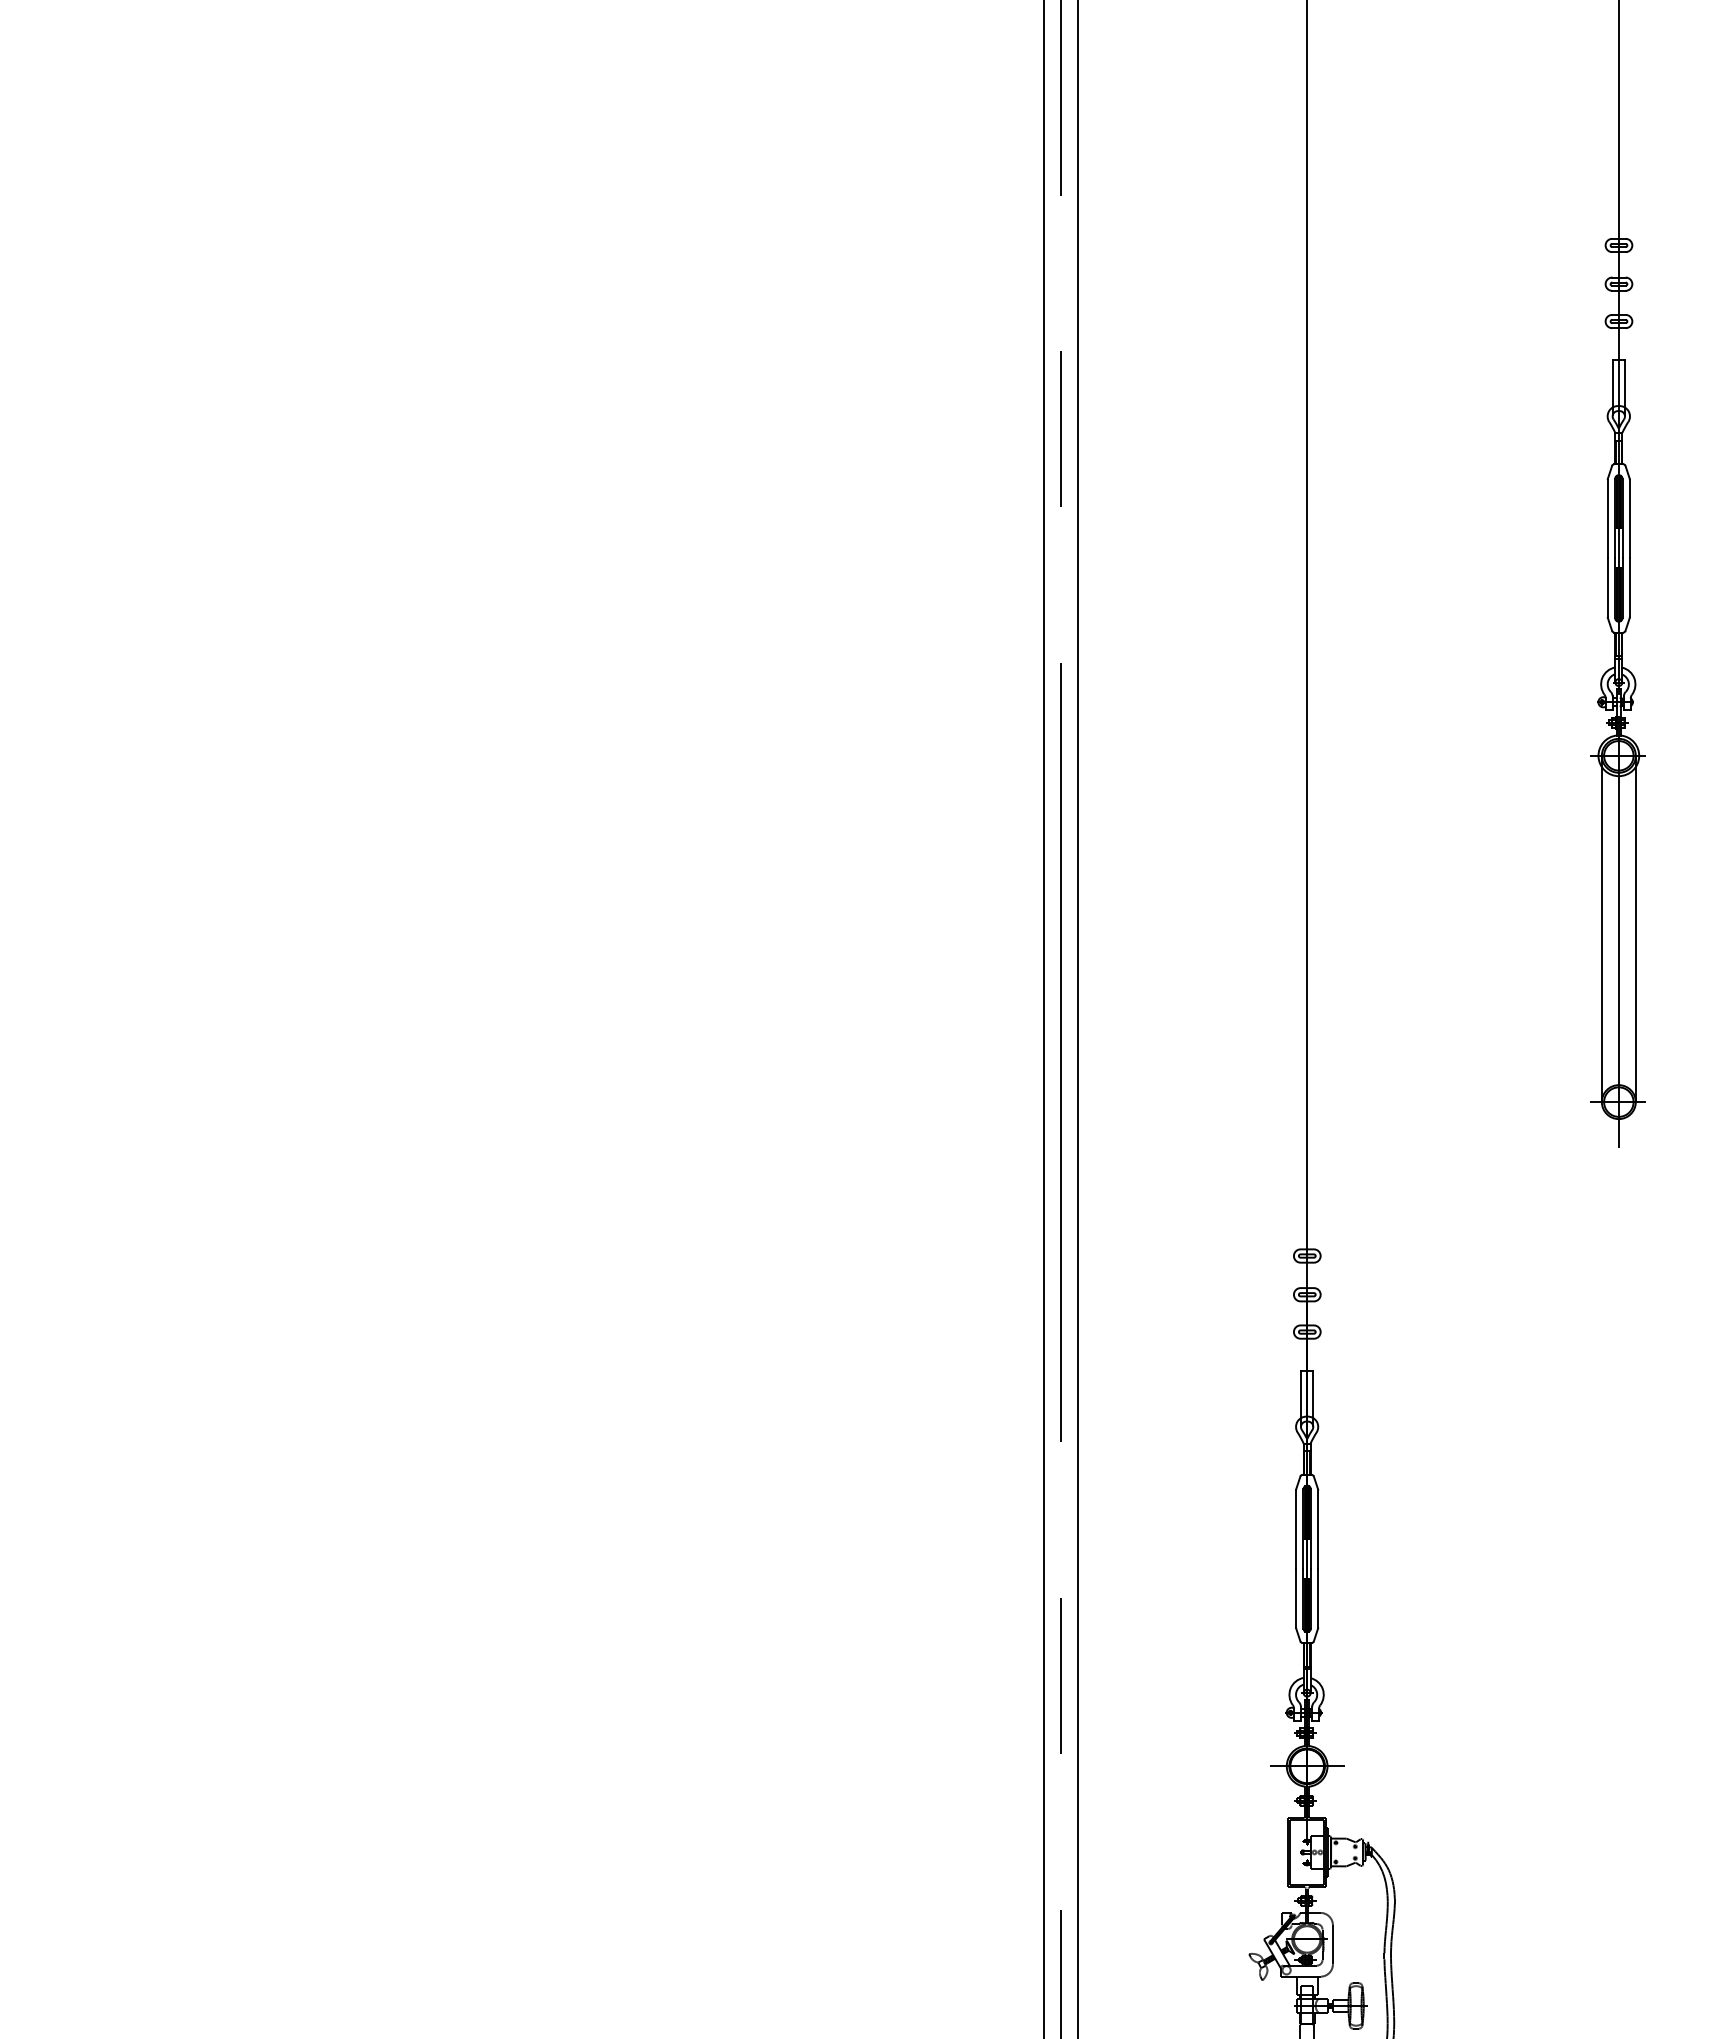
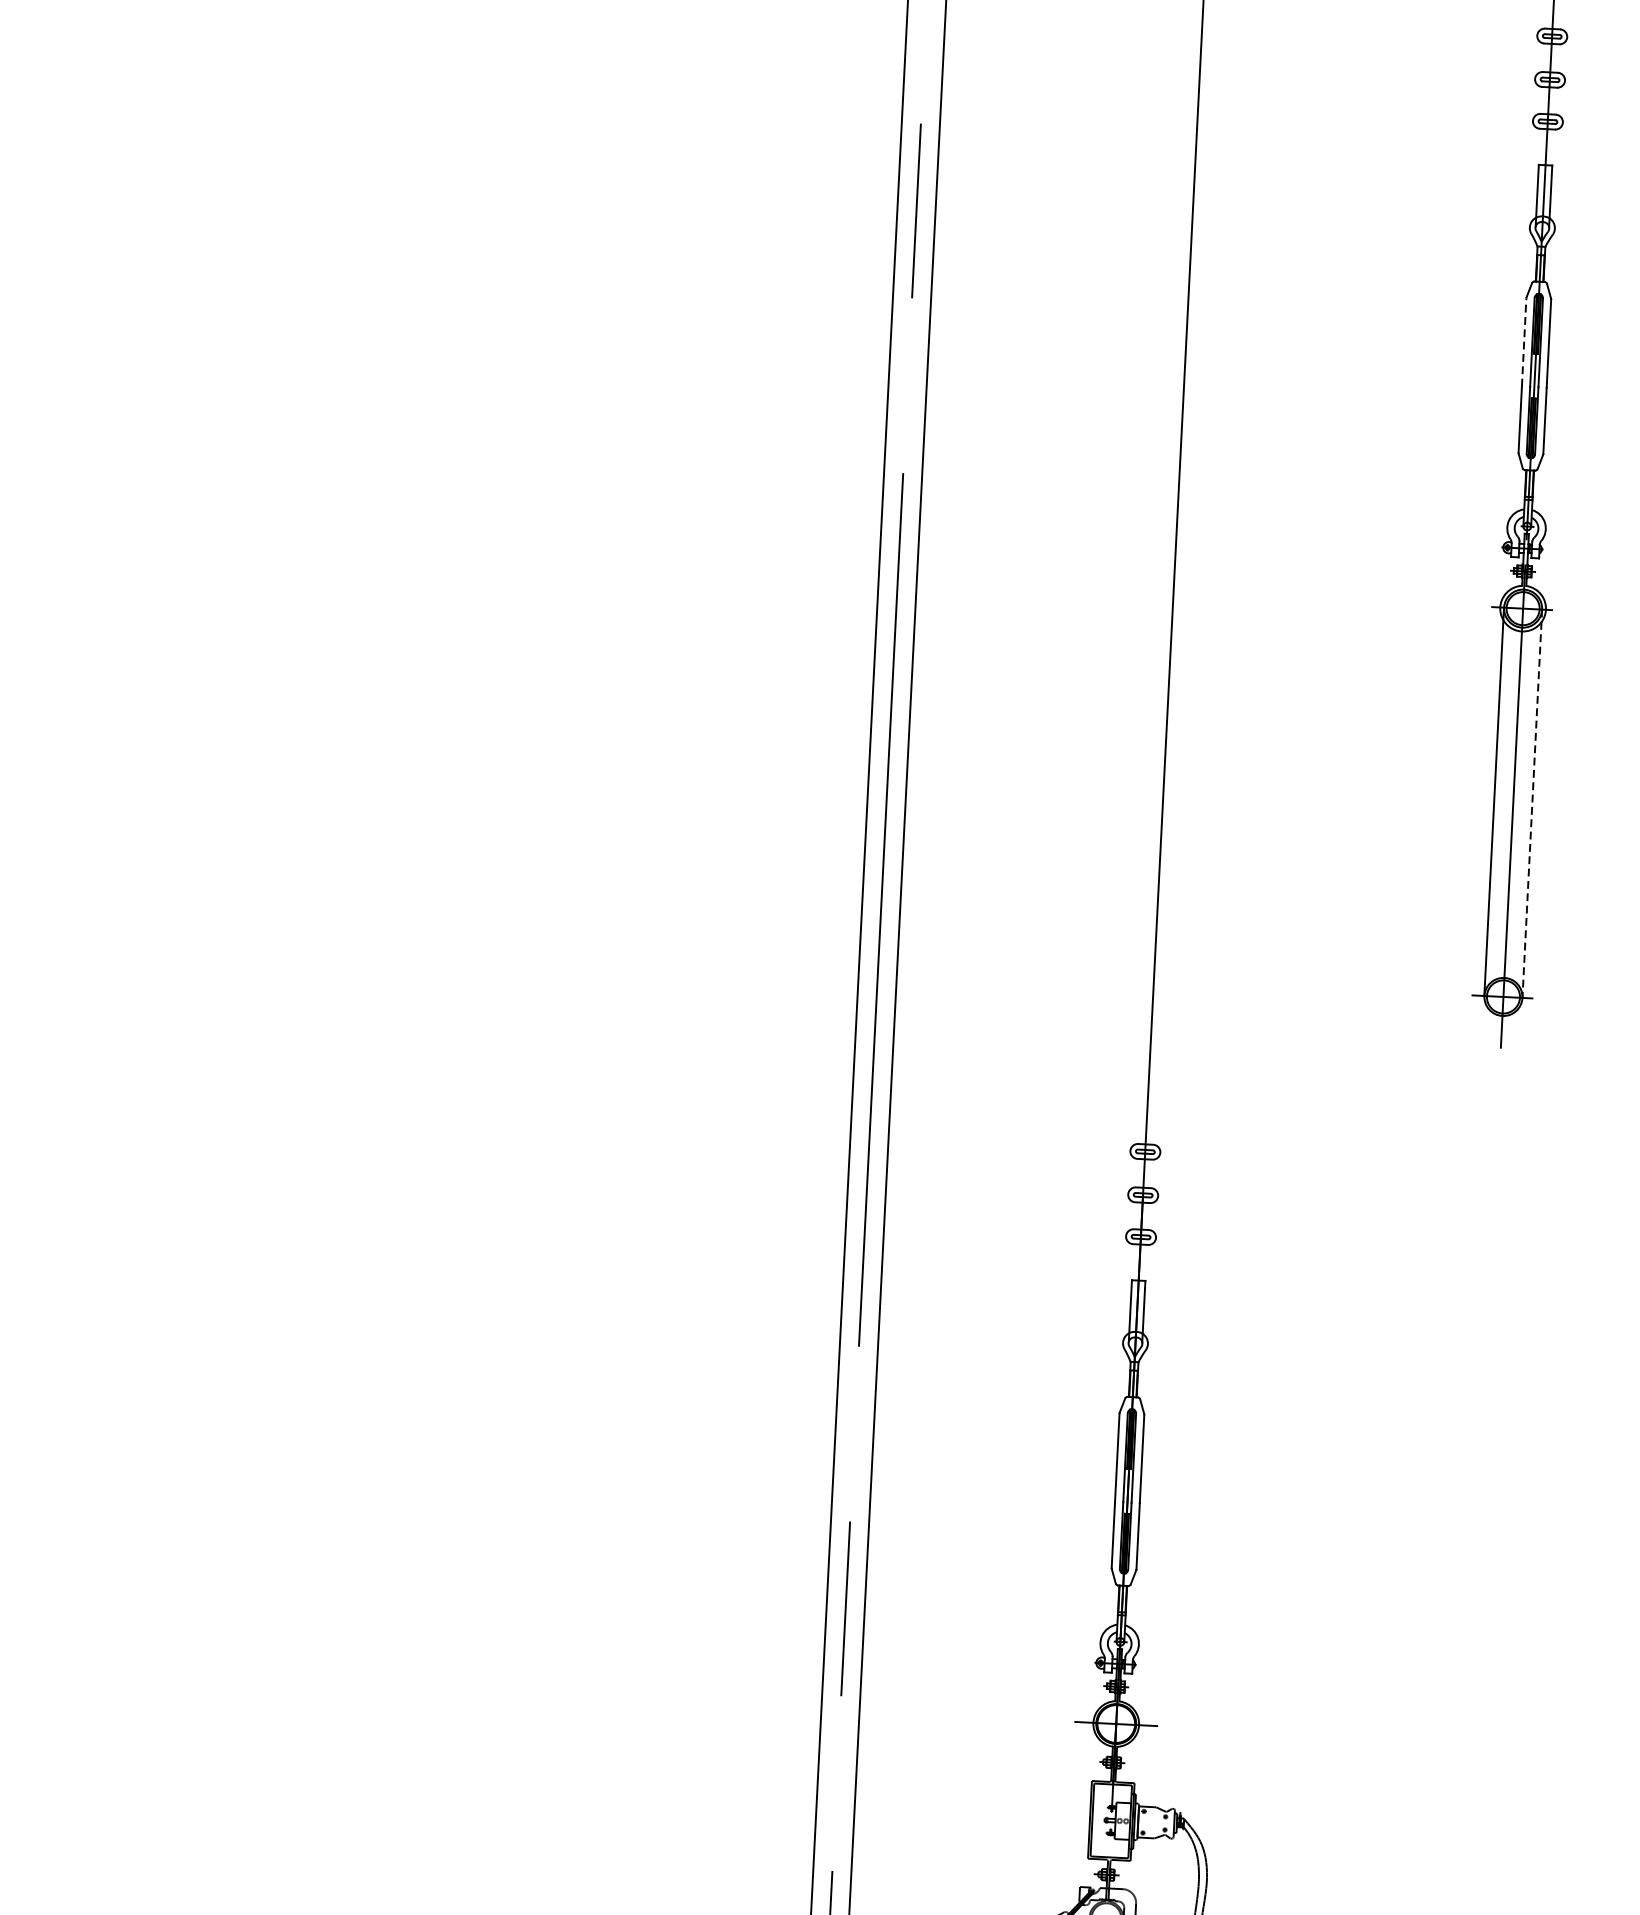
line: (1607, 518) -> (1523, 341), solid -> dashed
line: (1635, 929) -> (1531, 804), solid -> dashed

